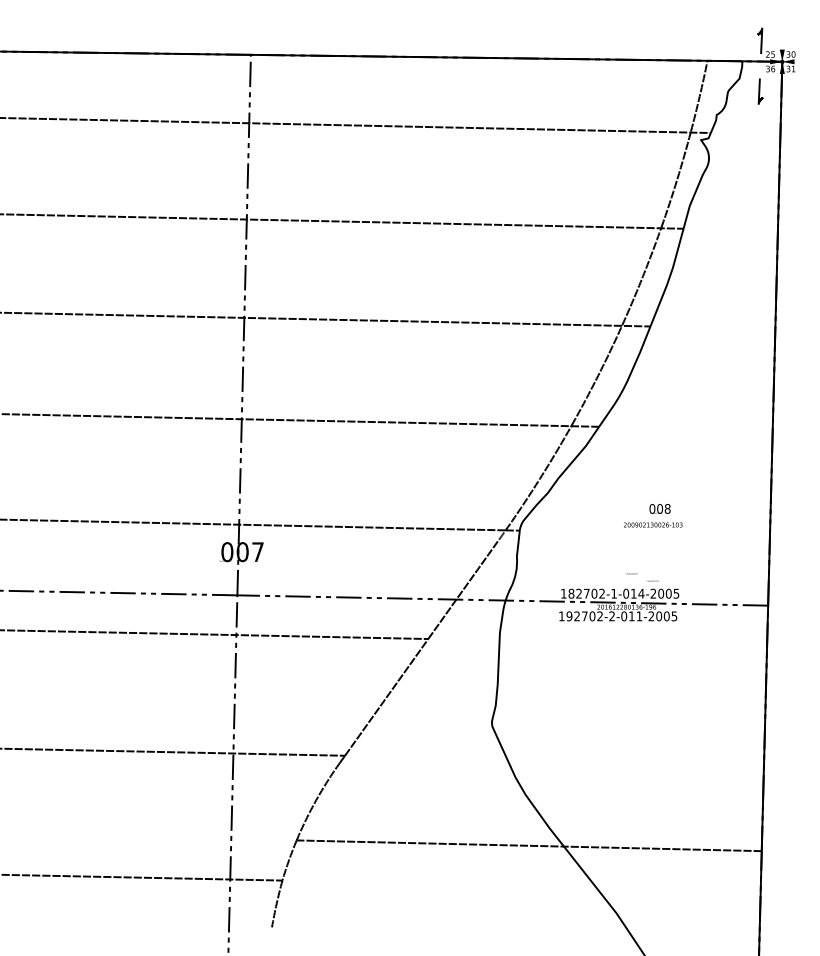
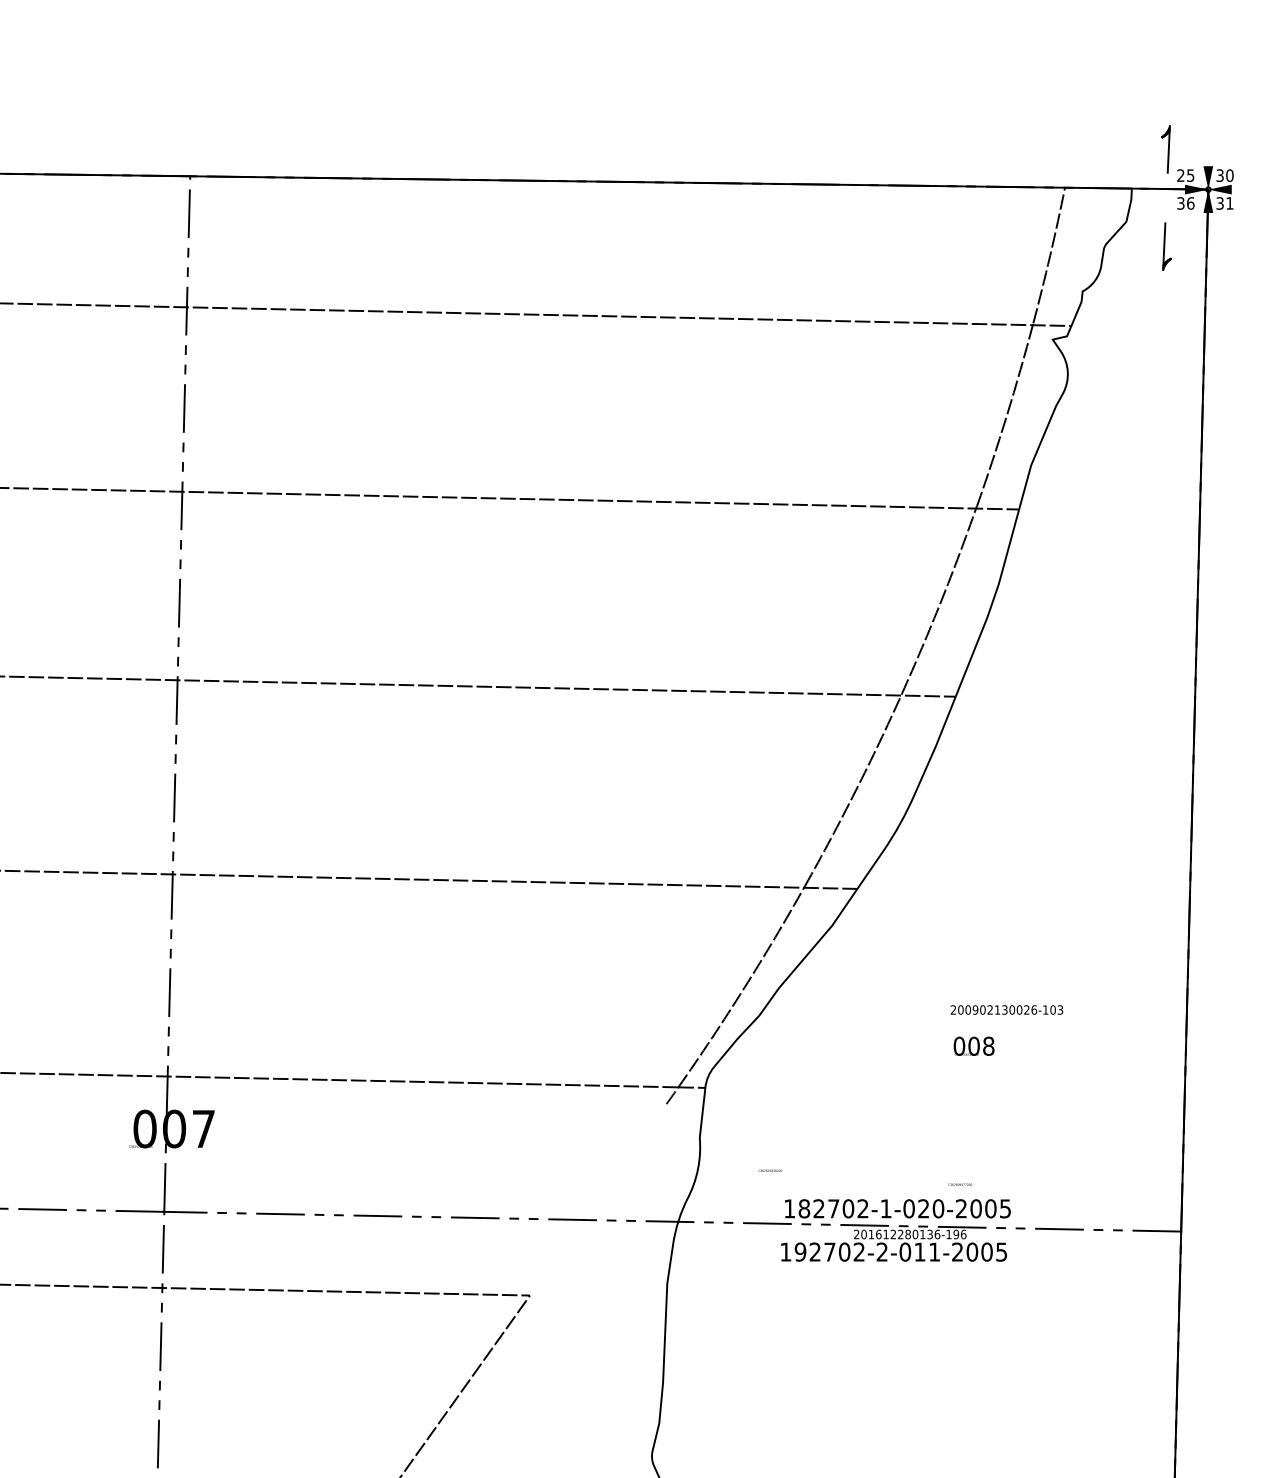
text: (653, 524) -> (1007, 1009), moved
text: (631, 573) -> (769, 1169), moved
line: (463, 589) -> (597, 1200), removed
text: (637, 593) -> (930, 1208), 182702-1-014-2005 -> 182702-1-020-2005

